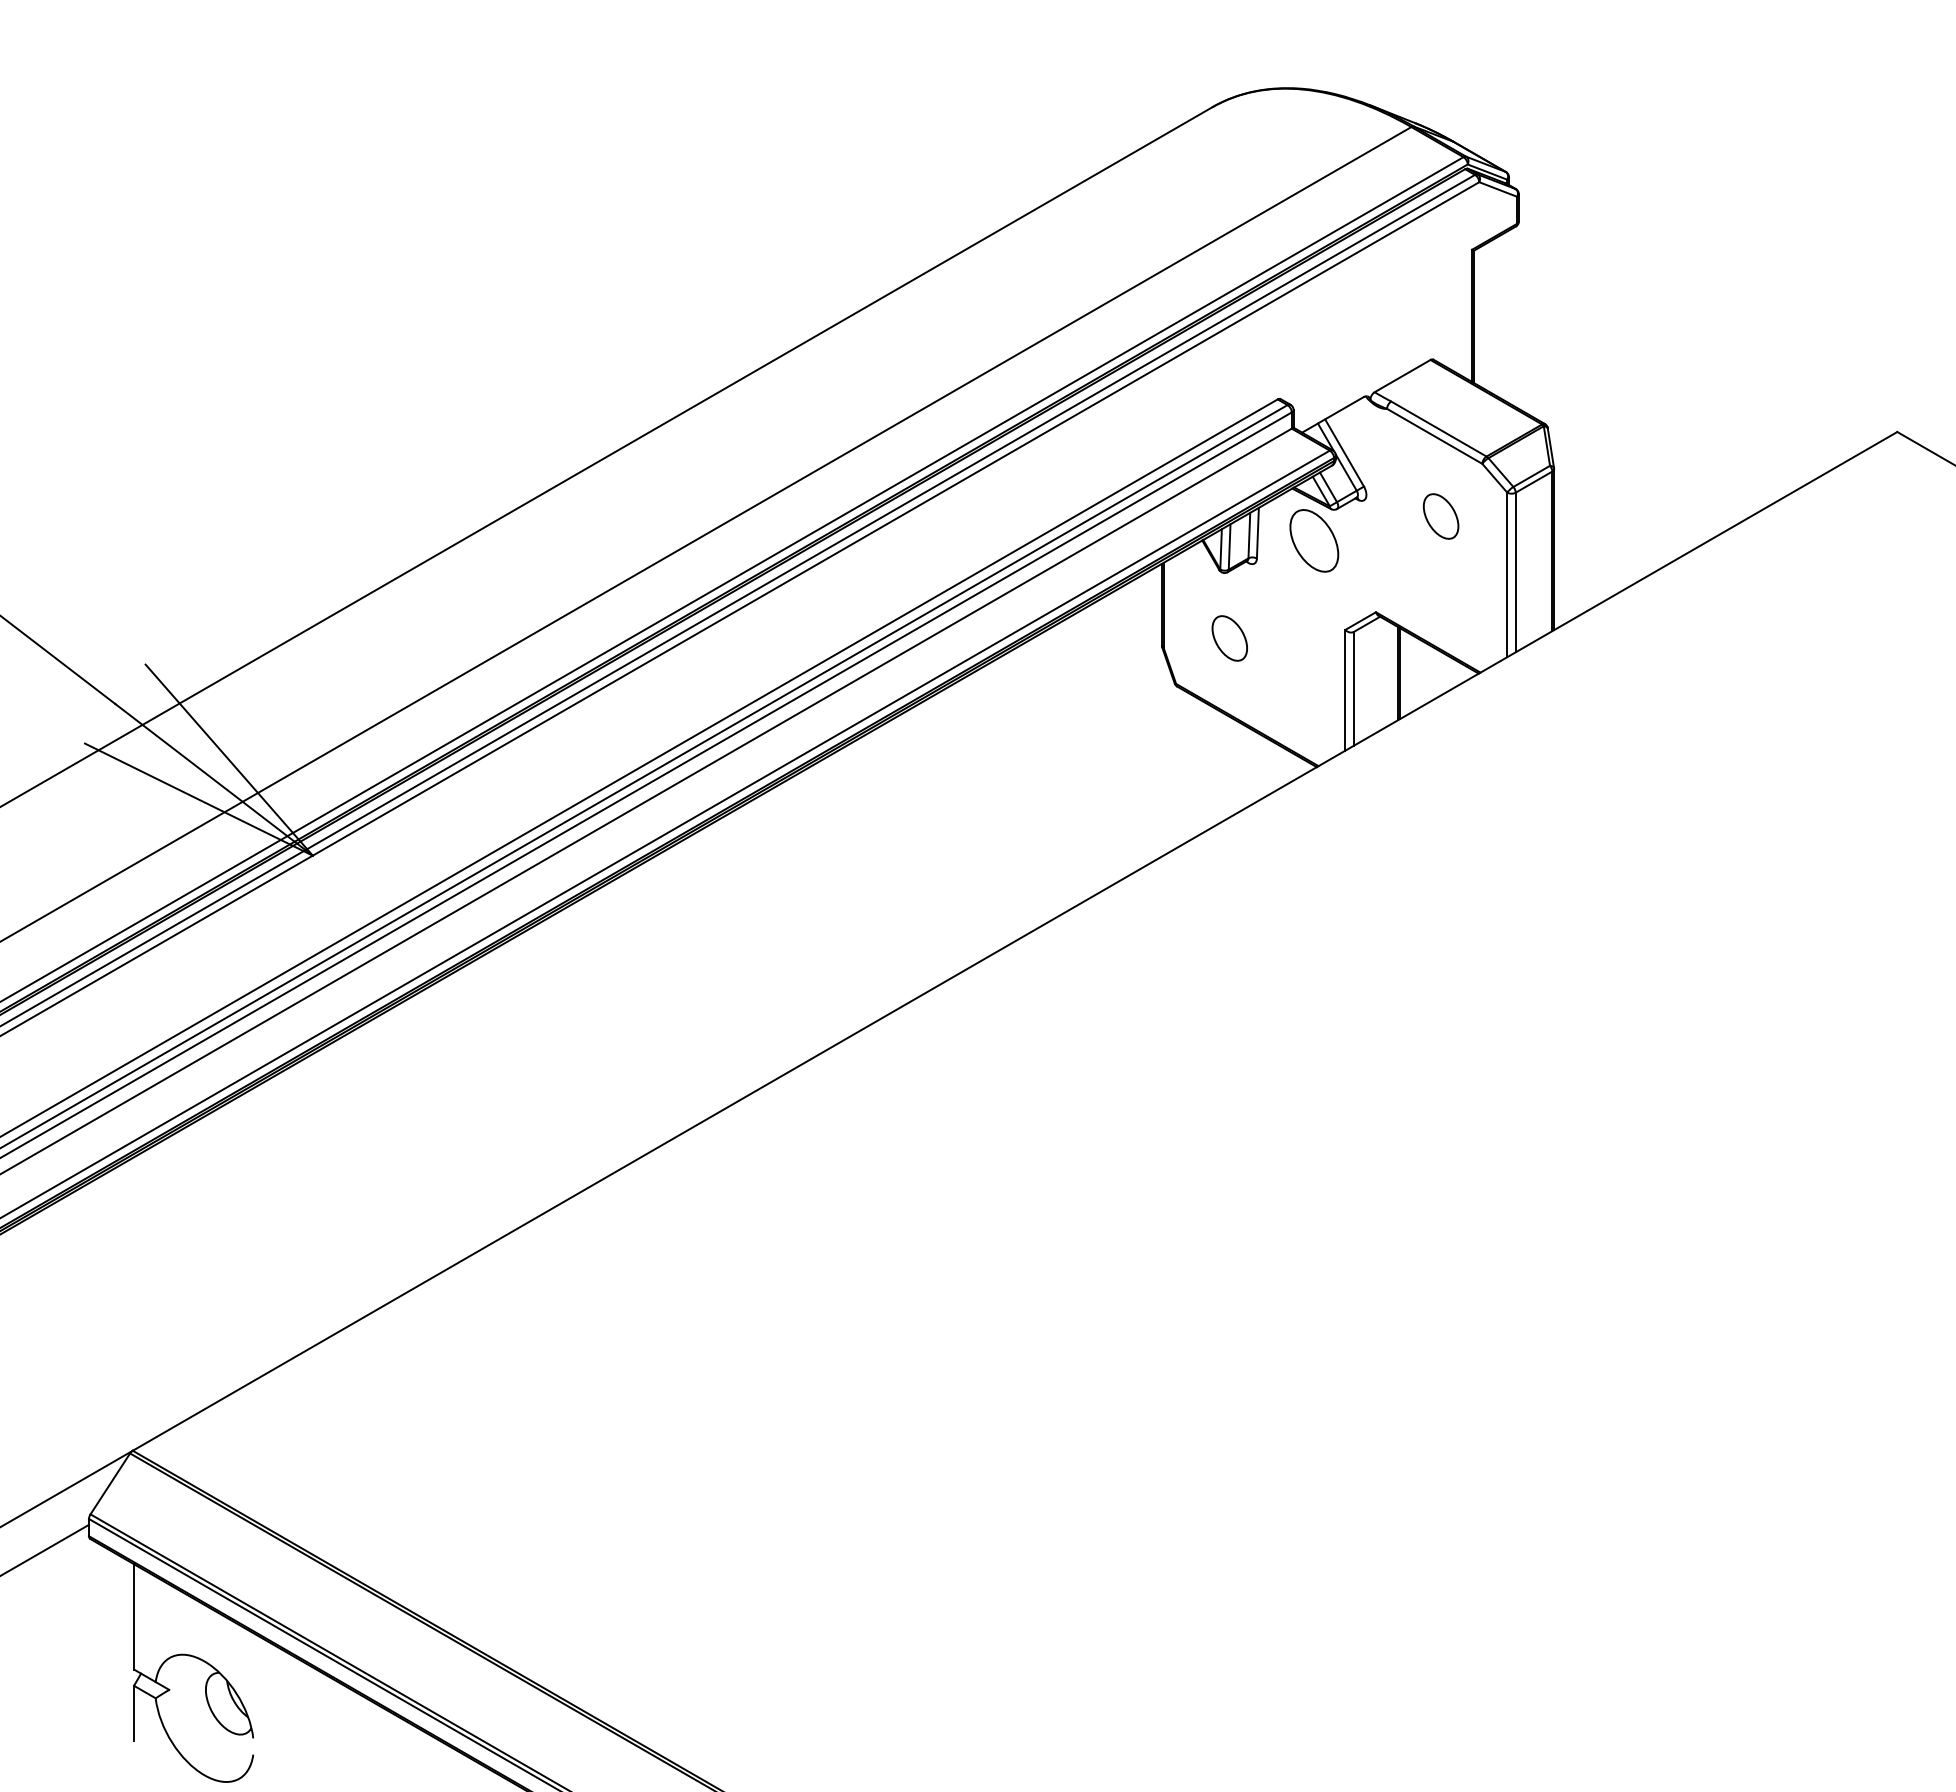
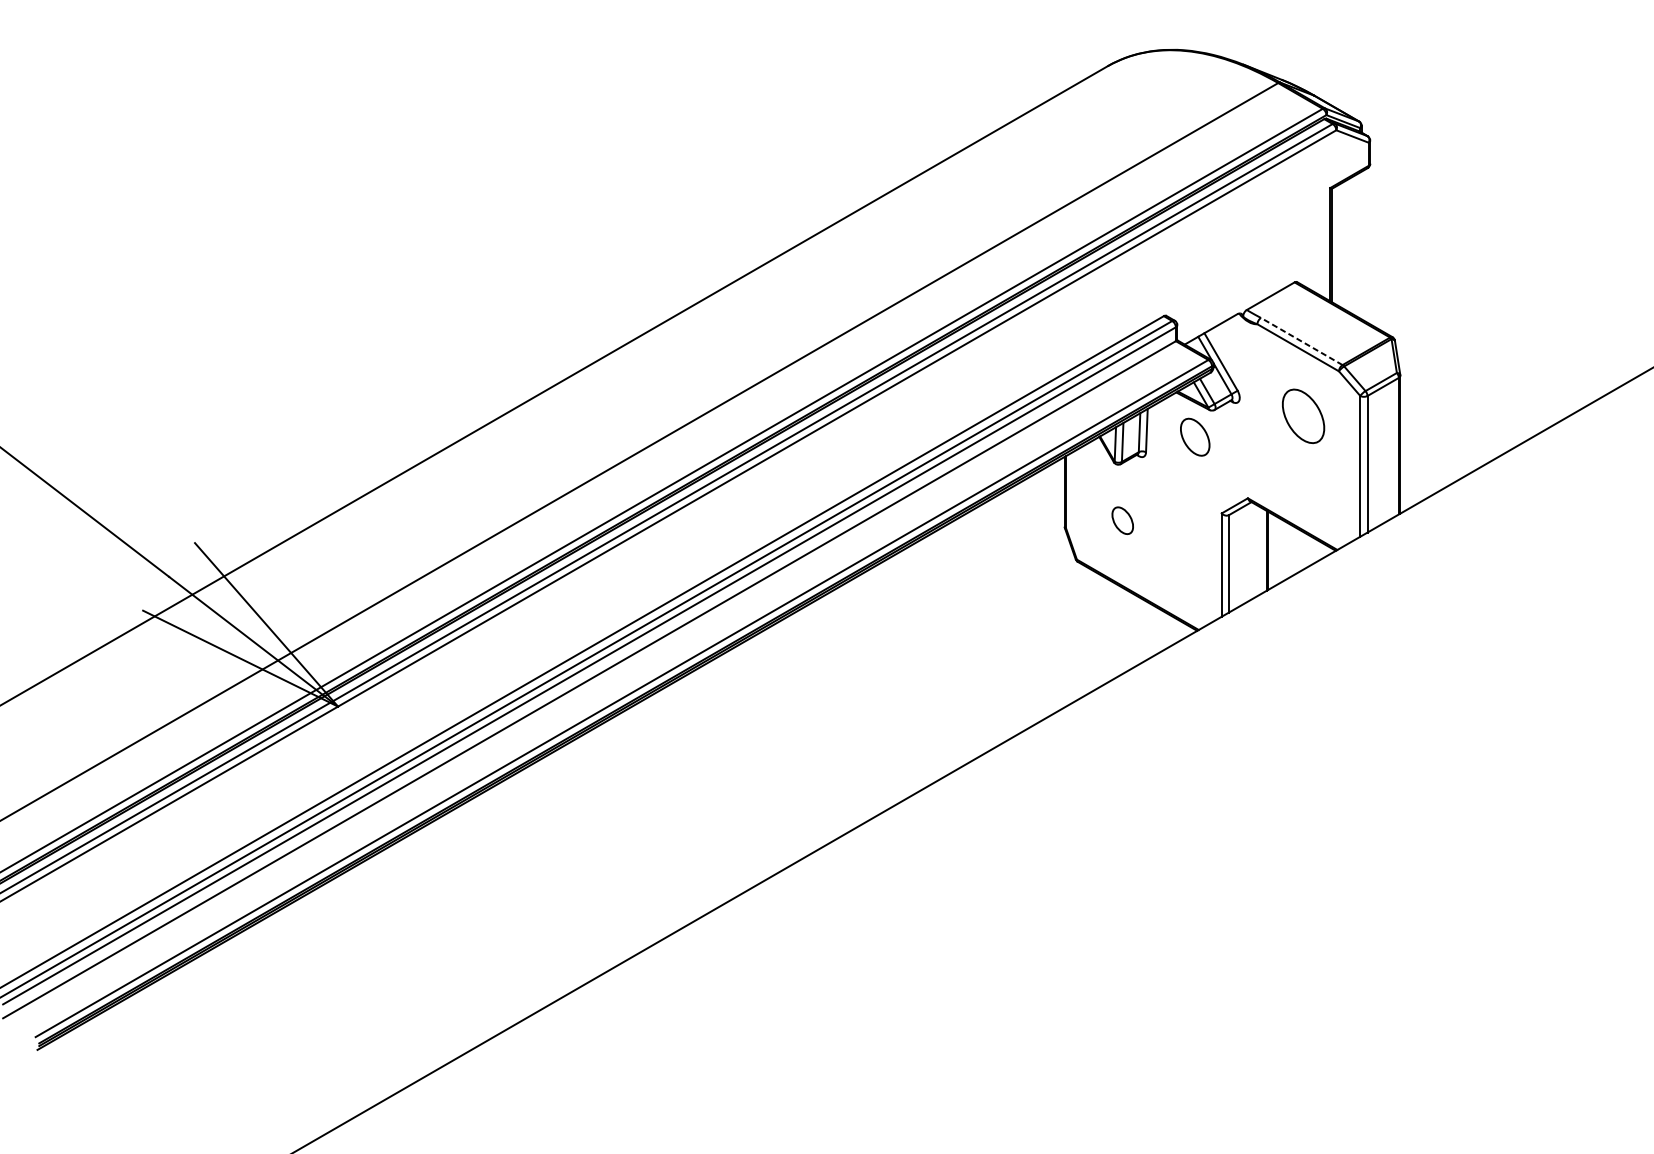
line: (1438, 428) -> (1301, 341), solid -> dashed
part: (1441, 516) -> (1304, 416), size x1.4
part: (1314, 540) -> (1195, 436), size x0.7
part: (1229, 638) -> (1122, 520), size x0.7

